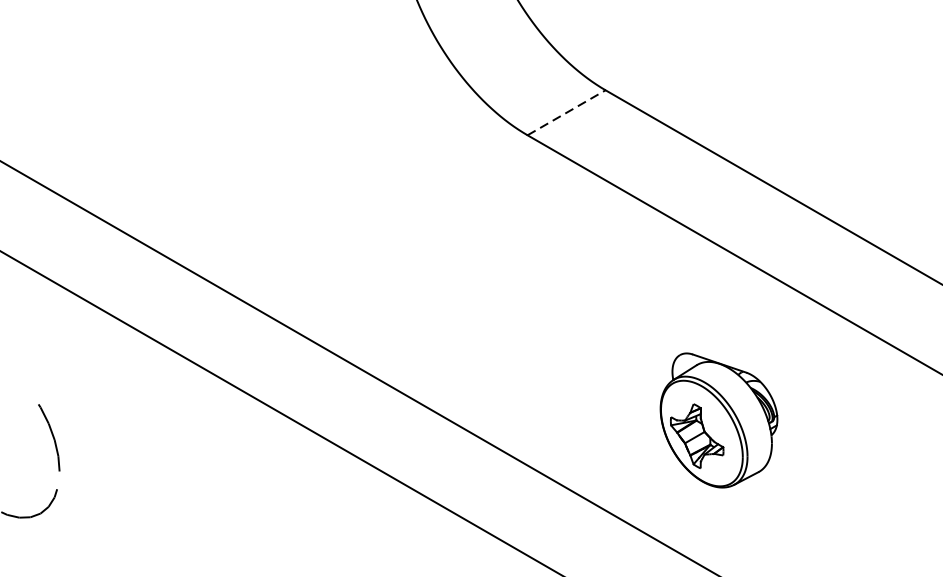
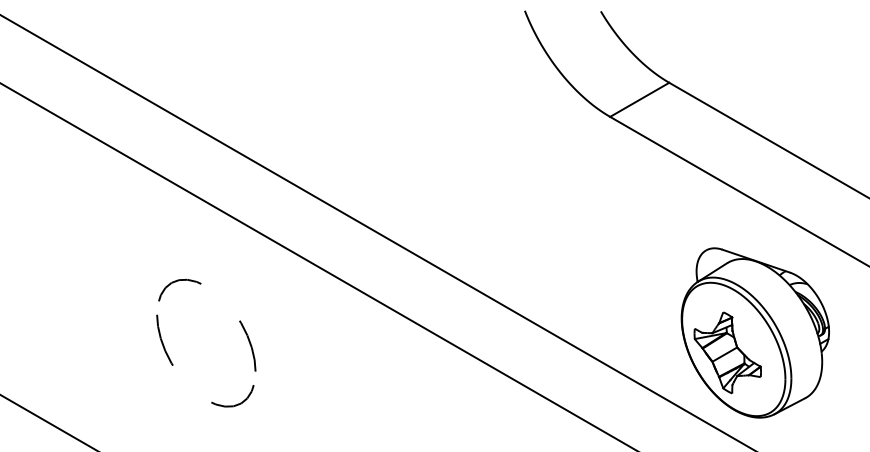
line: (567, 112) -> (640, 99), dashed -> solid
part: (718, 419) -> (754, 332), size x1.67

